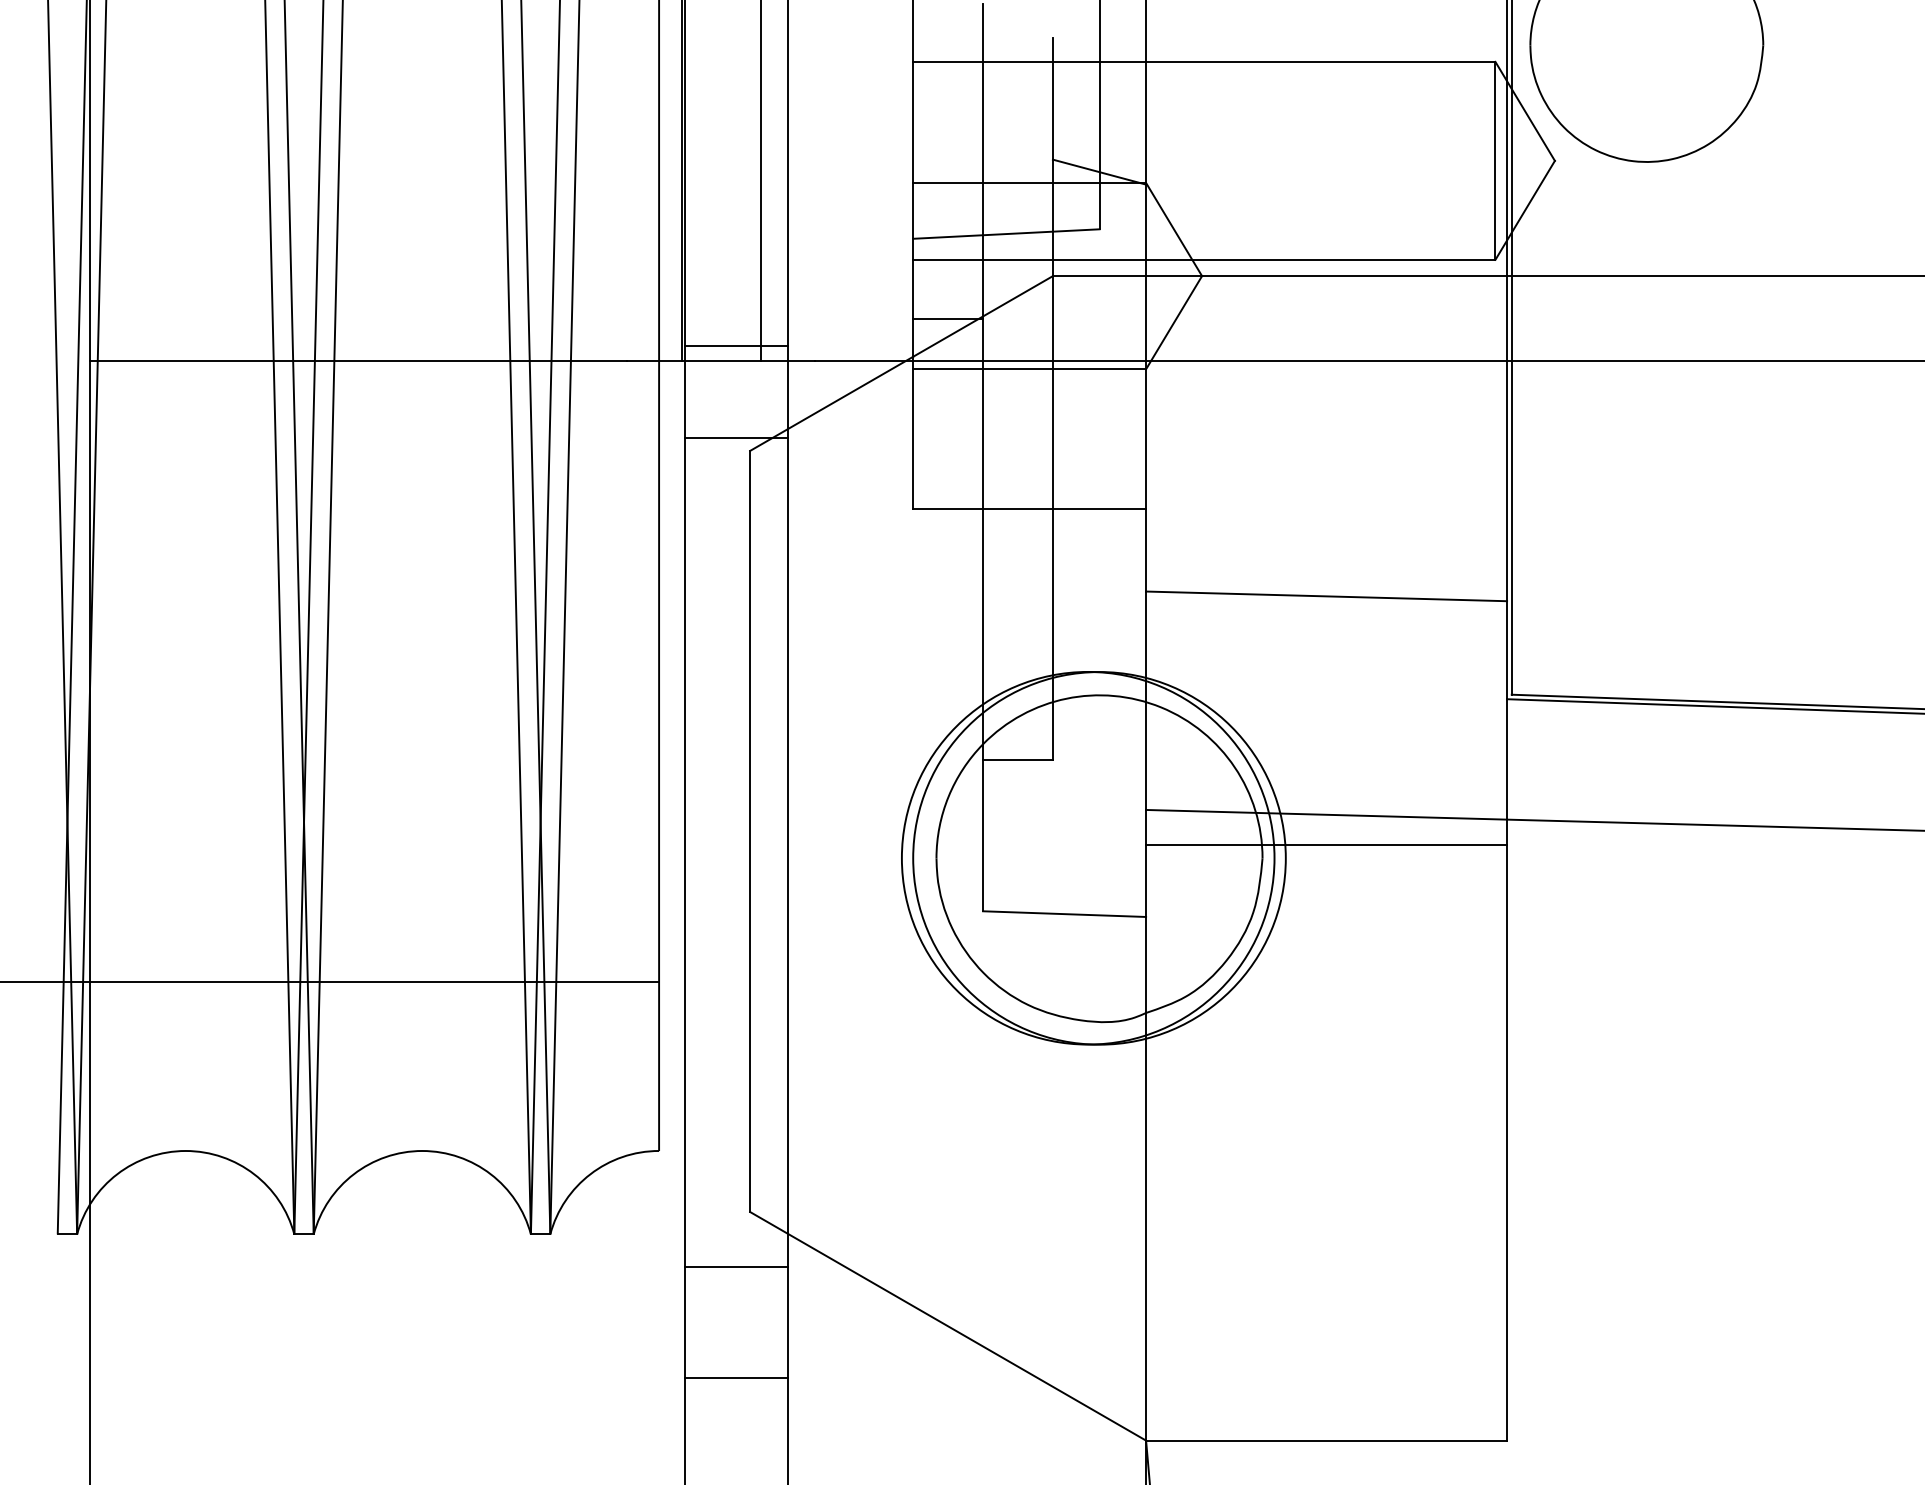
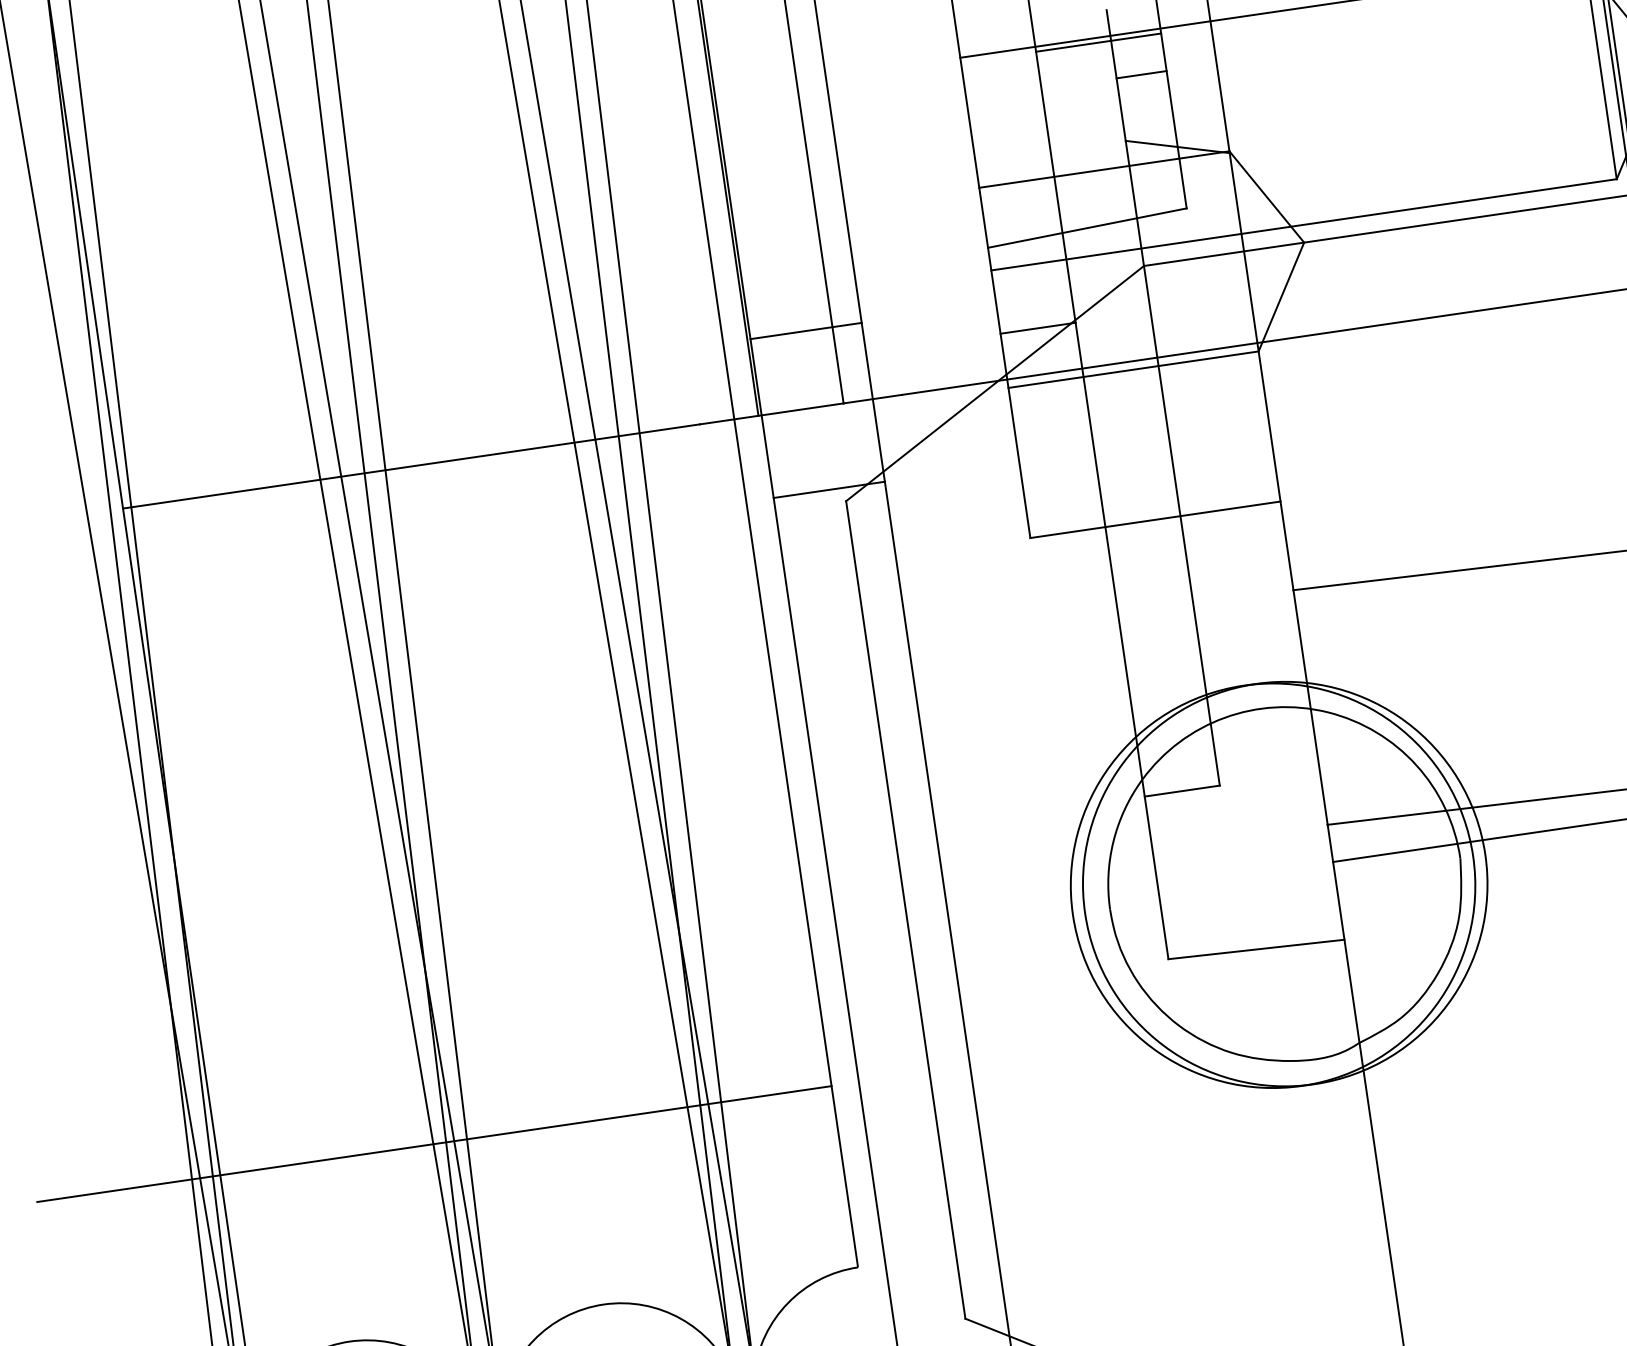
line: (1041, 66) -> (1098, 42), added
line: (1075, 101) -> (1140, 74), added
line: (736, 346) -> (806, 331), moved

